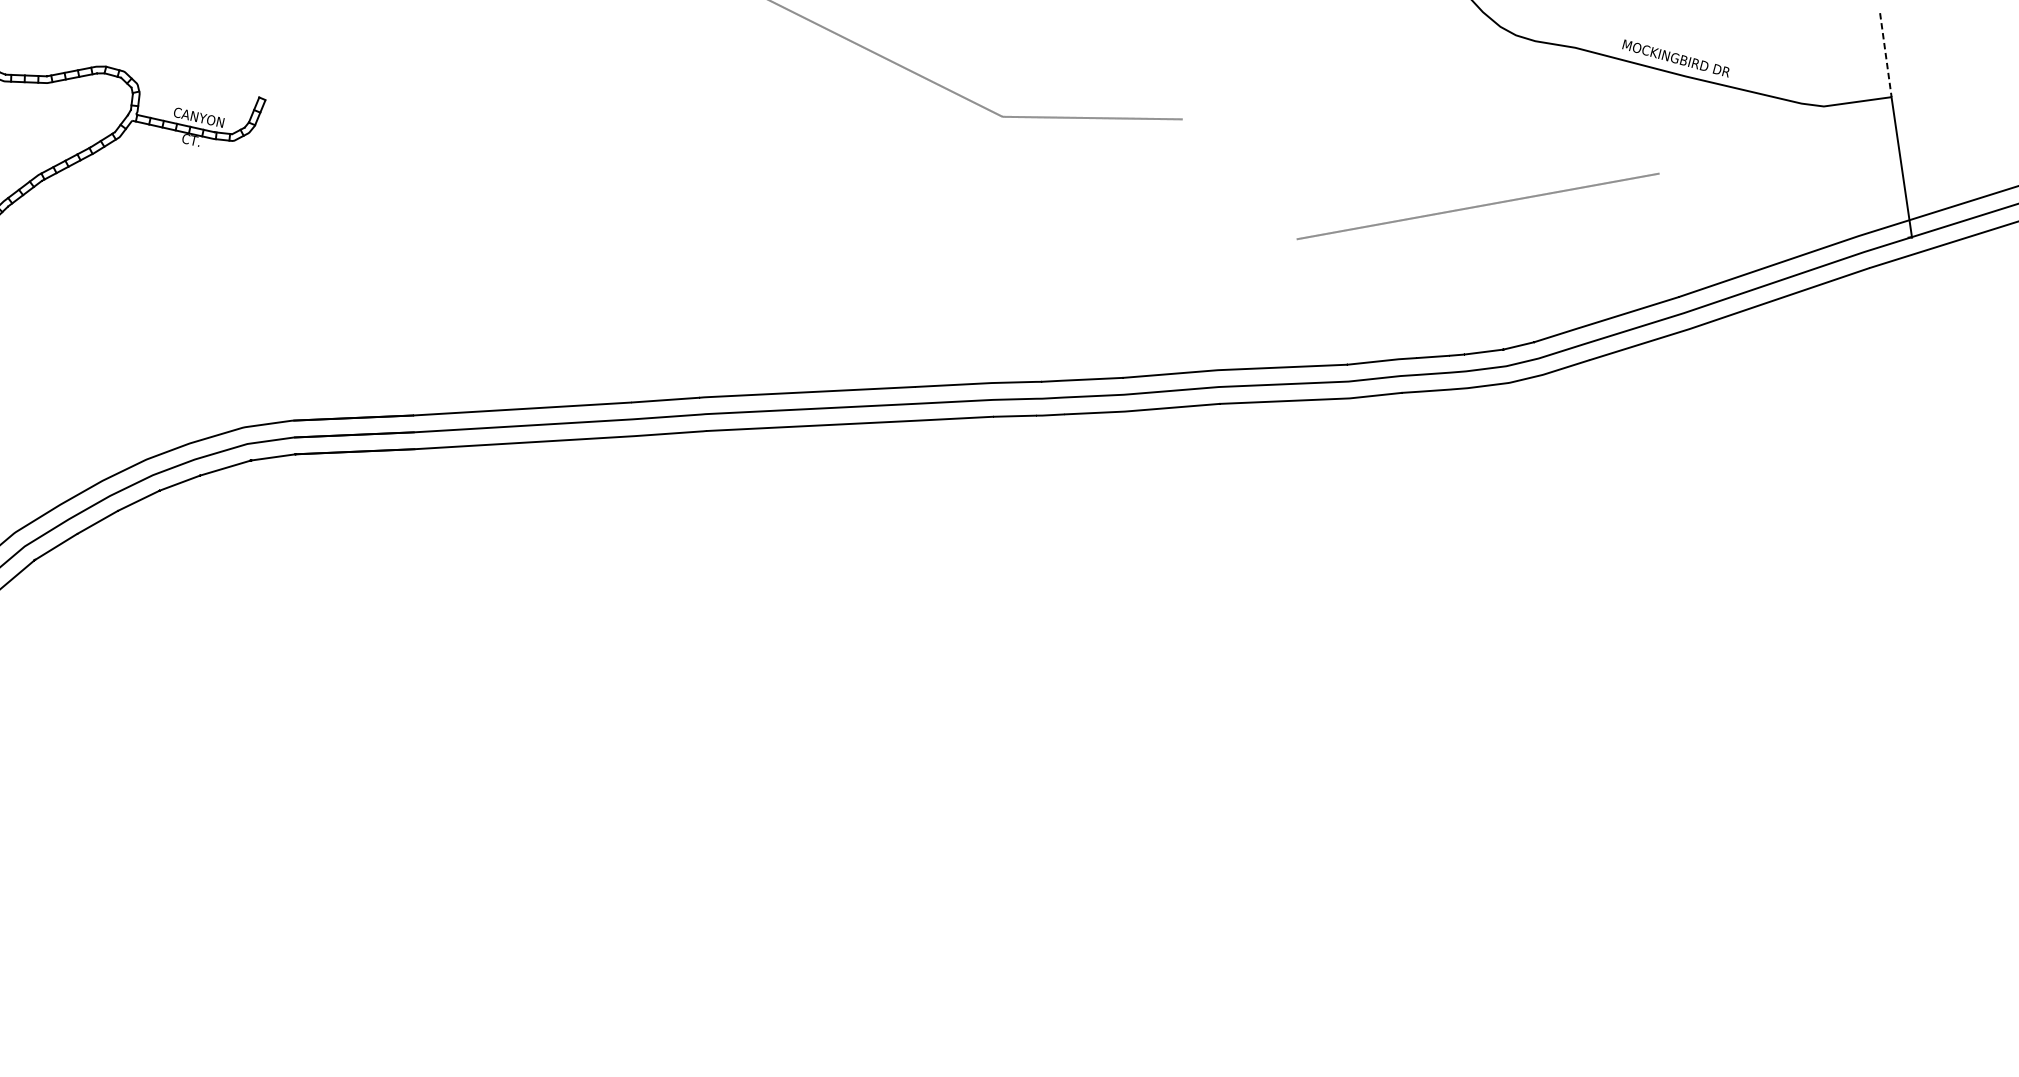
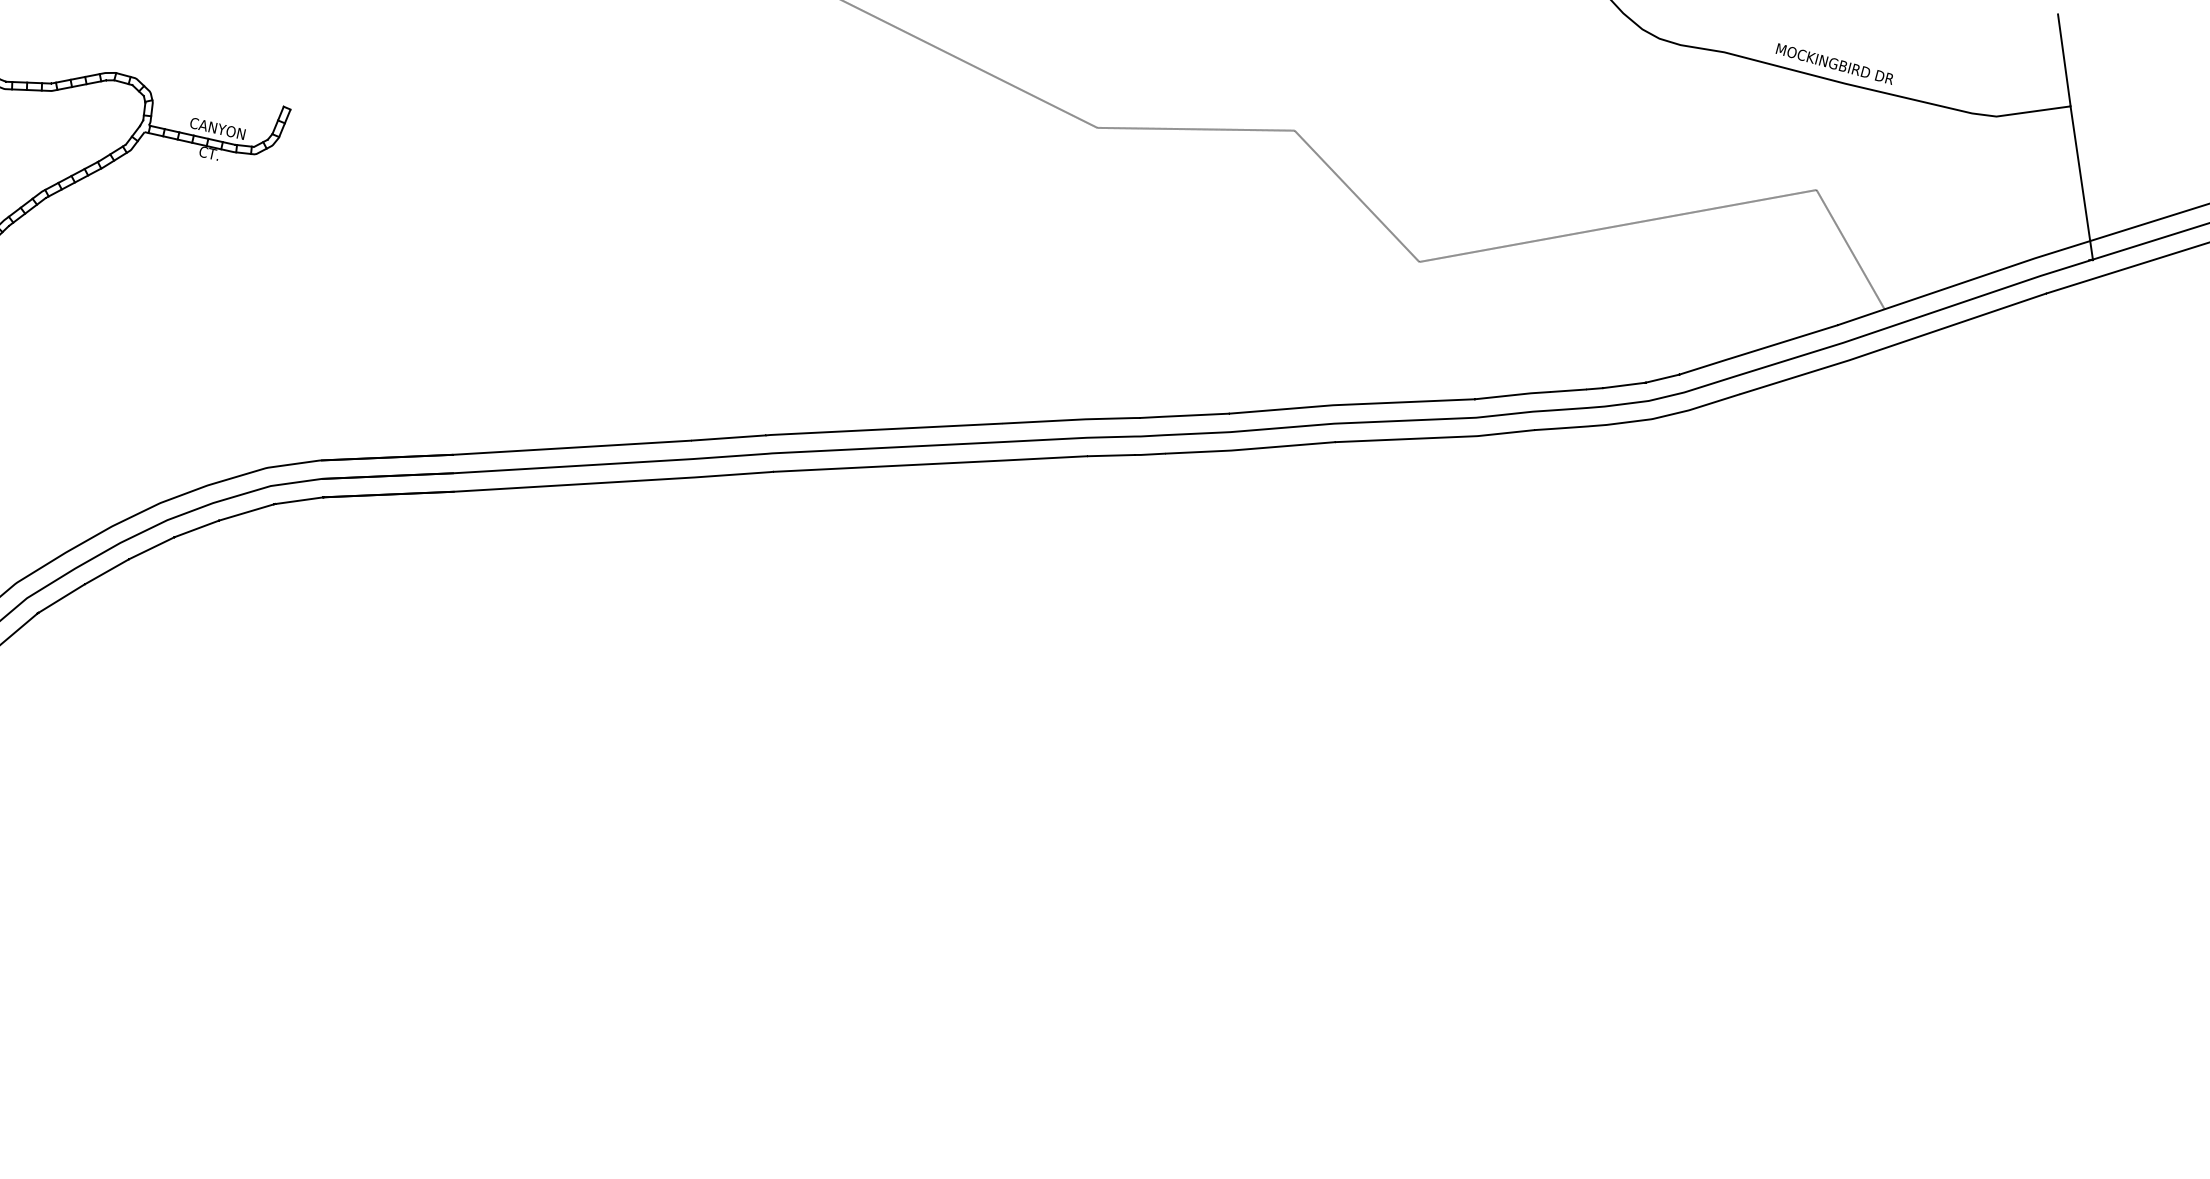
line: (1886, 55) -> (2064, 60), dashed -> solid
line: (1239, 179) -> (1356, 196), added
line: (1690, 227) -> (1850, 249), added

